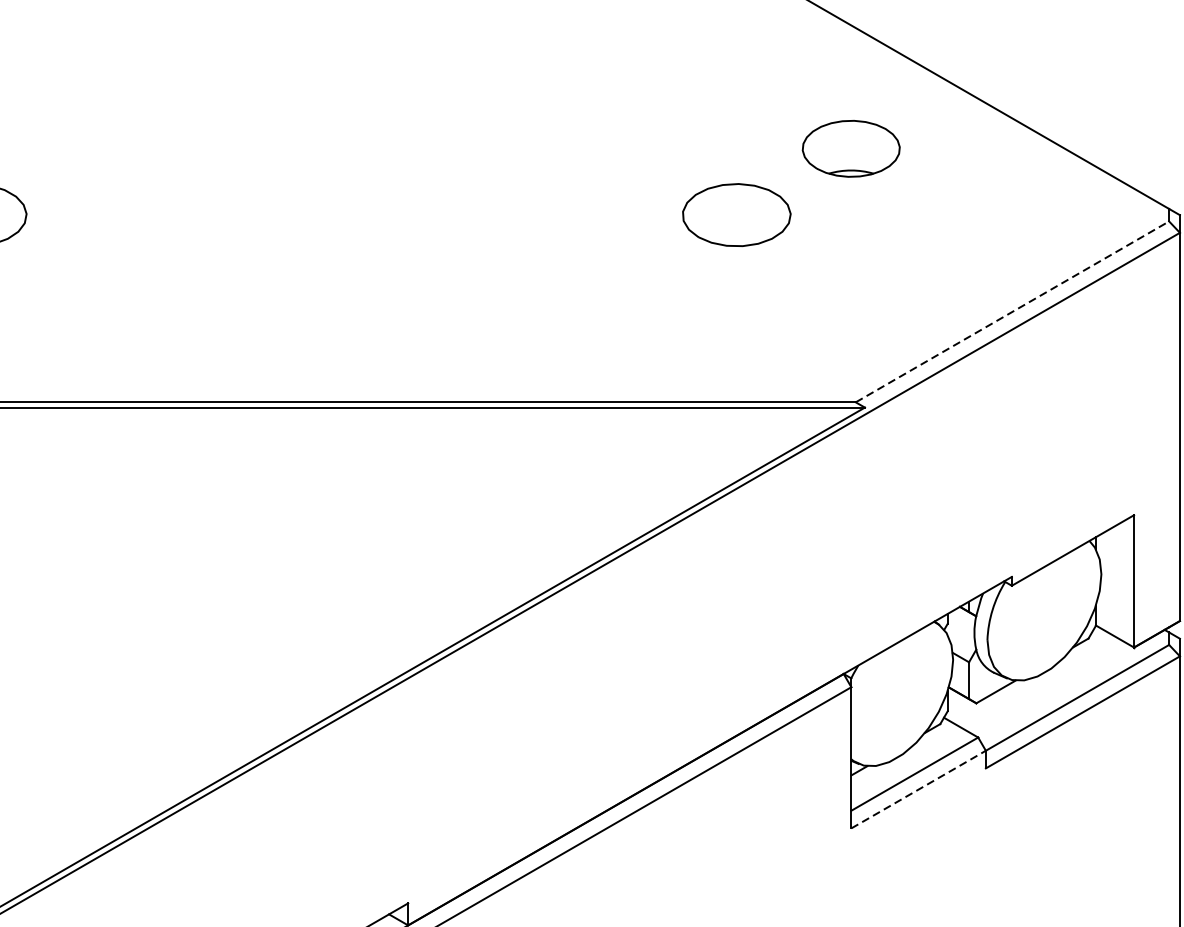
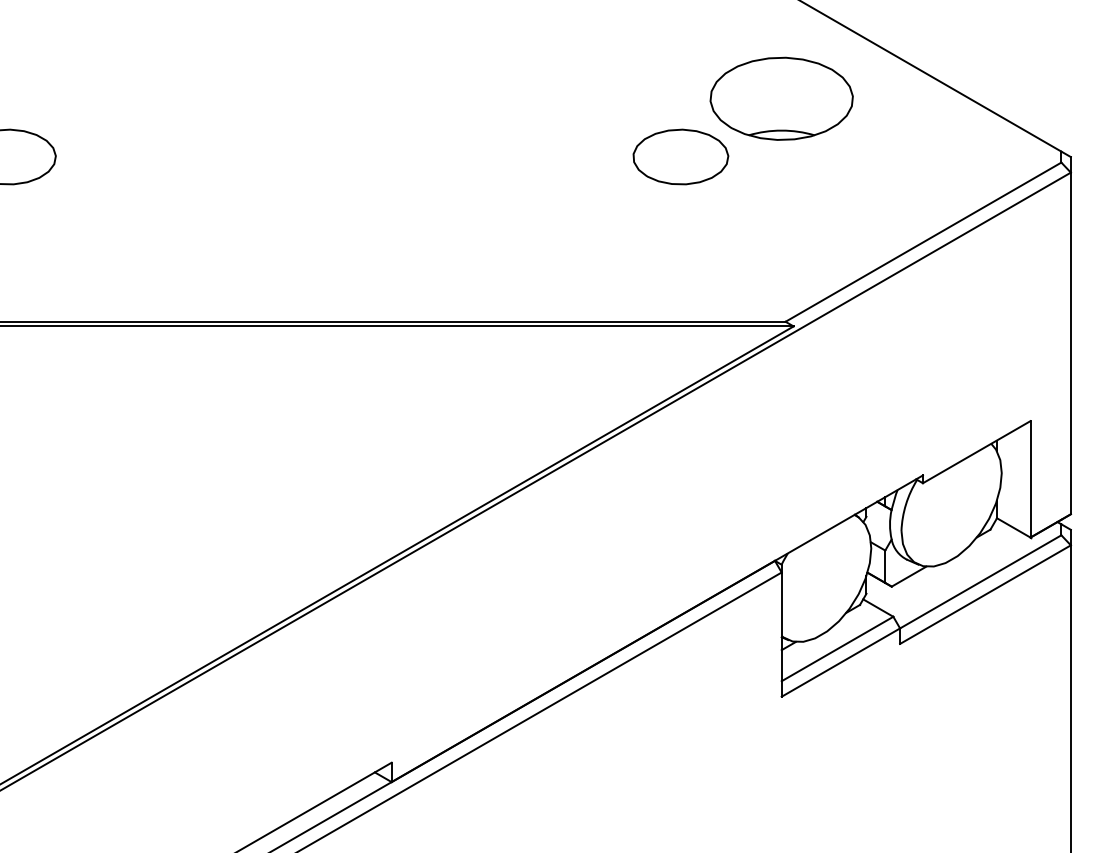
part: (851, 148) -> (781, 98), size x1.67
line: (1012, 311) -> (923, 241), dashed -> solid
line: (919, 789) -> (841, 662), dashed -> solid

